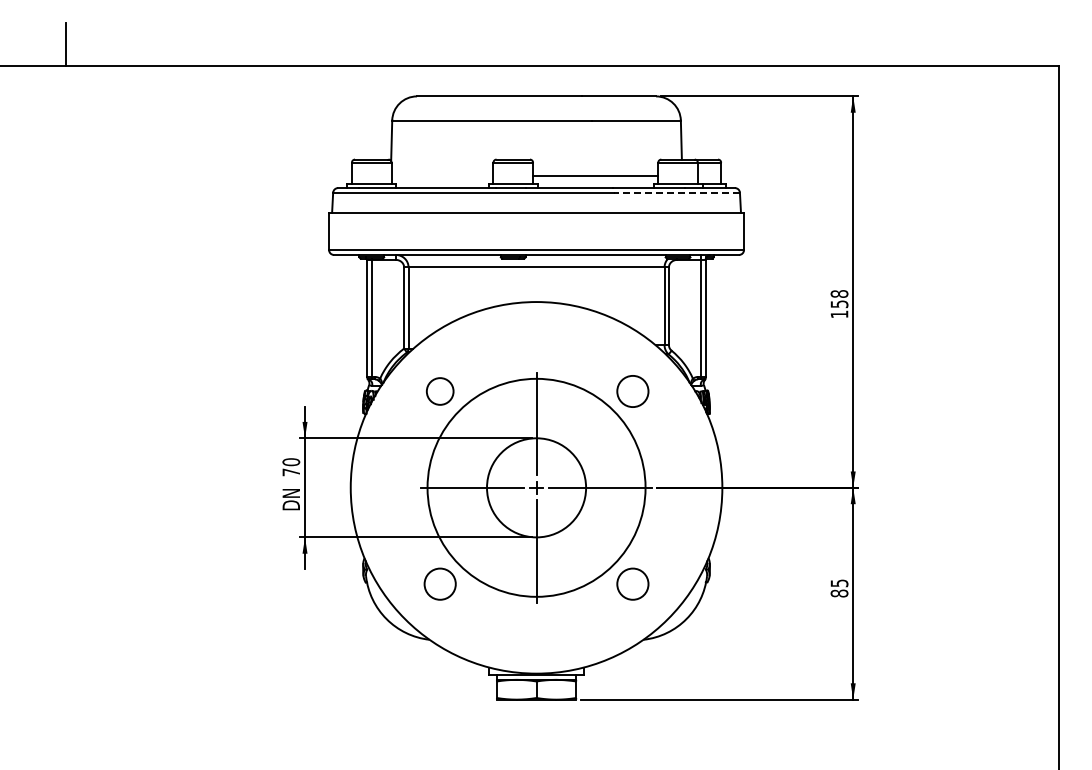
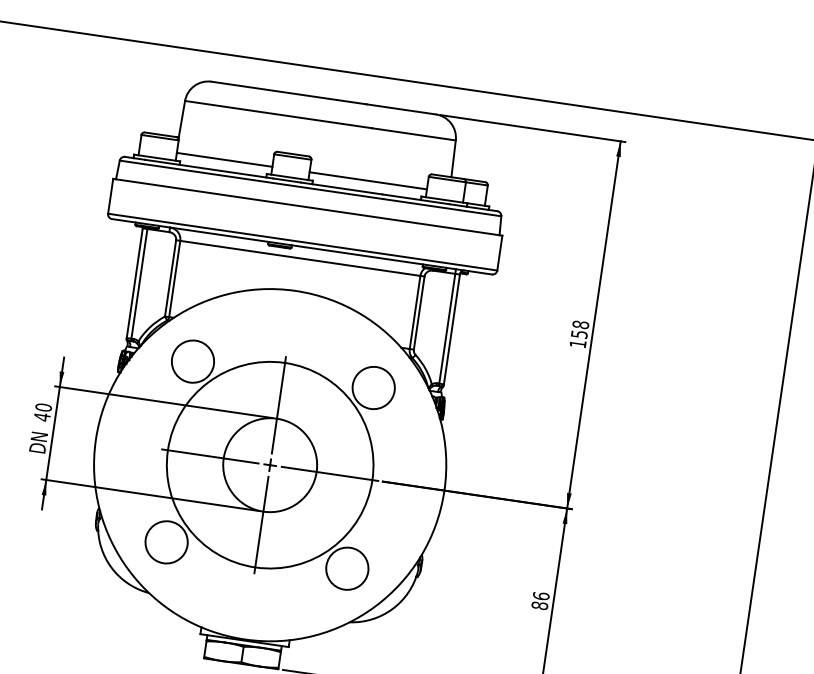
line: (442, 176) -> (224, 160), added
line: (677, 192) -> (442, 207), dashed -> solid
circle: (439, 391) -> (192, 361), size x1.67
circle: (632, 391) -> (373, 387), size x1.43
text: (290, 472) -> (41, 417), 70 -> 40
circle: (439, 583) -> (166, 541), size x1.43
circle: (632, 583) -> (347, 568), size x1.43
text: (839, 583) -> (541, 596), 85 -> 86

